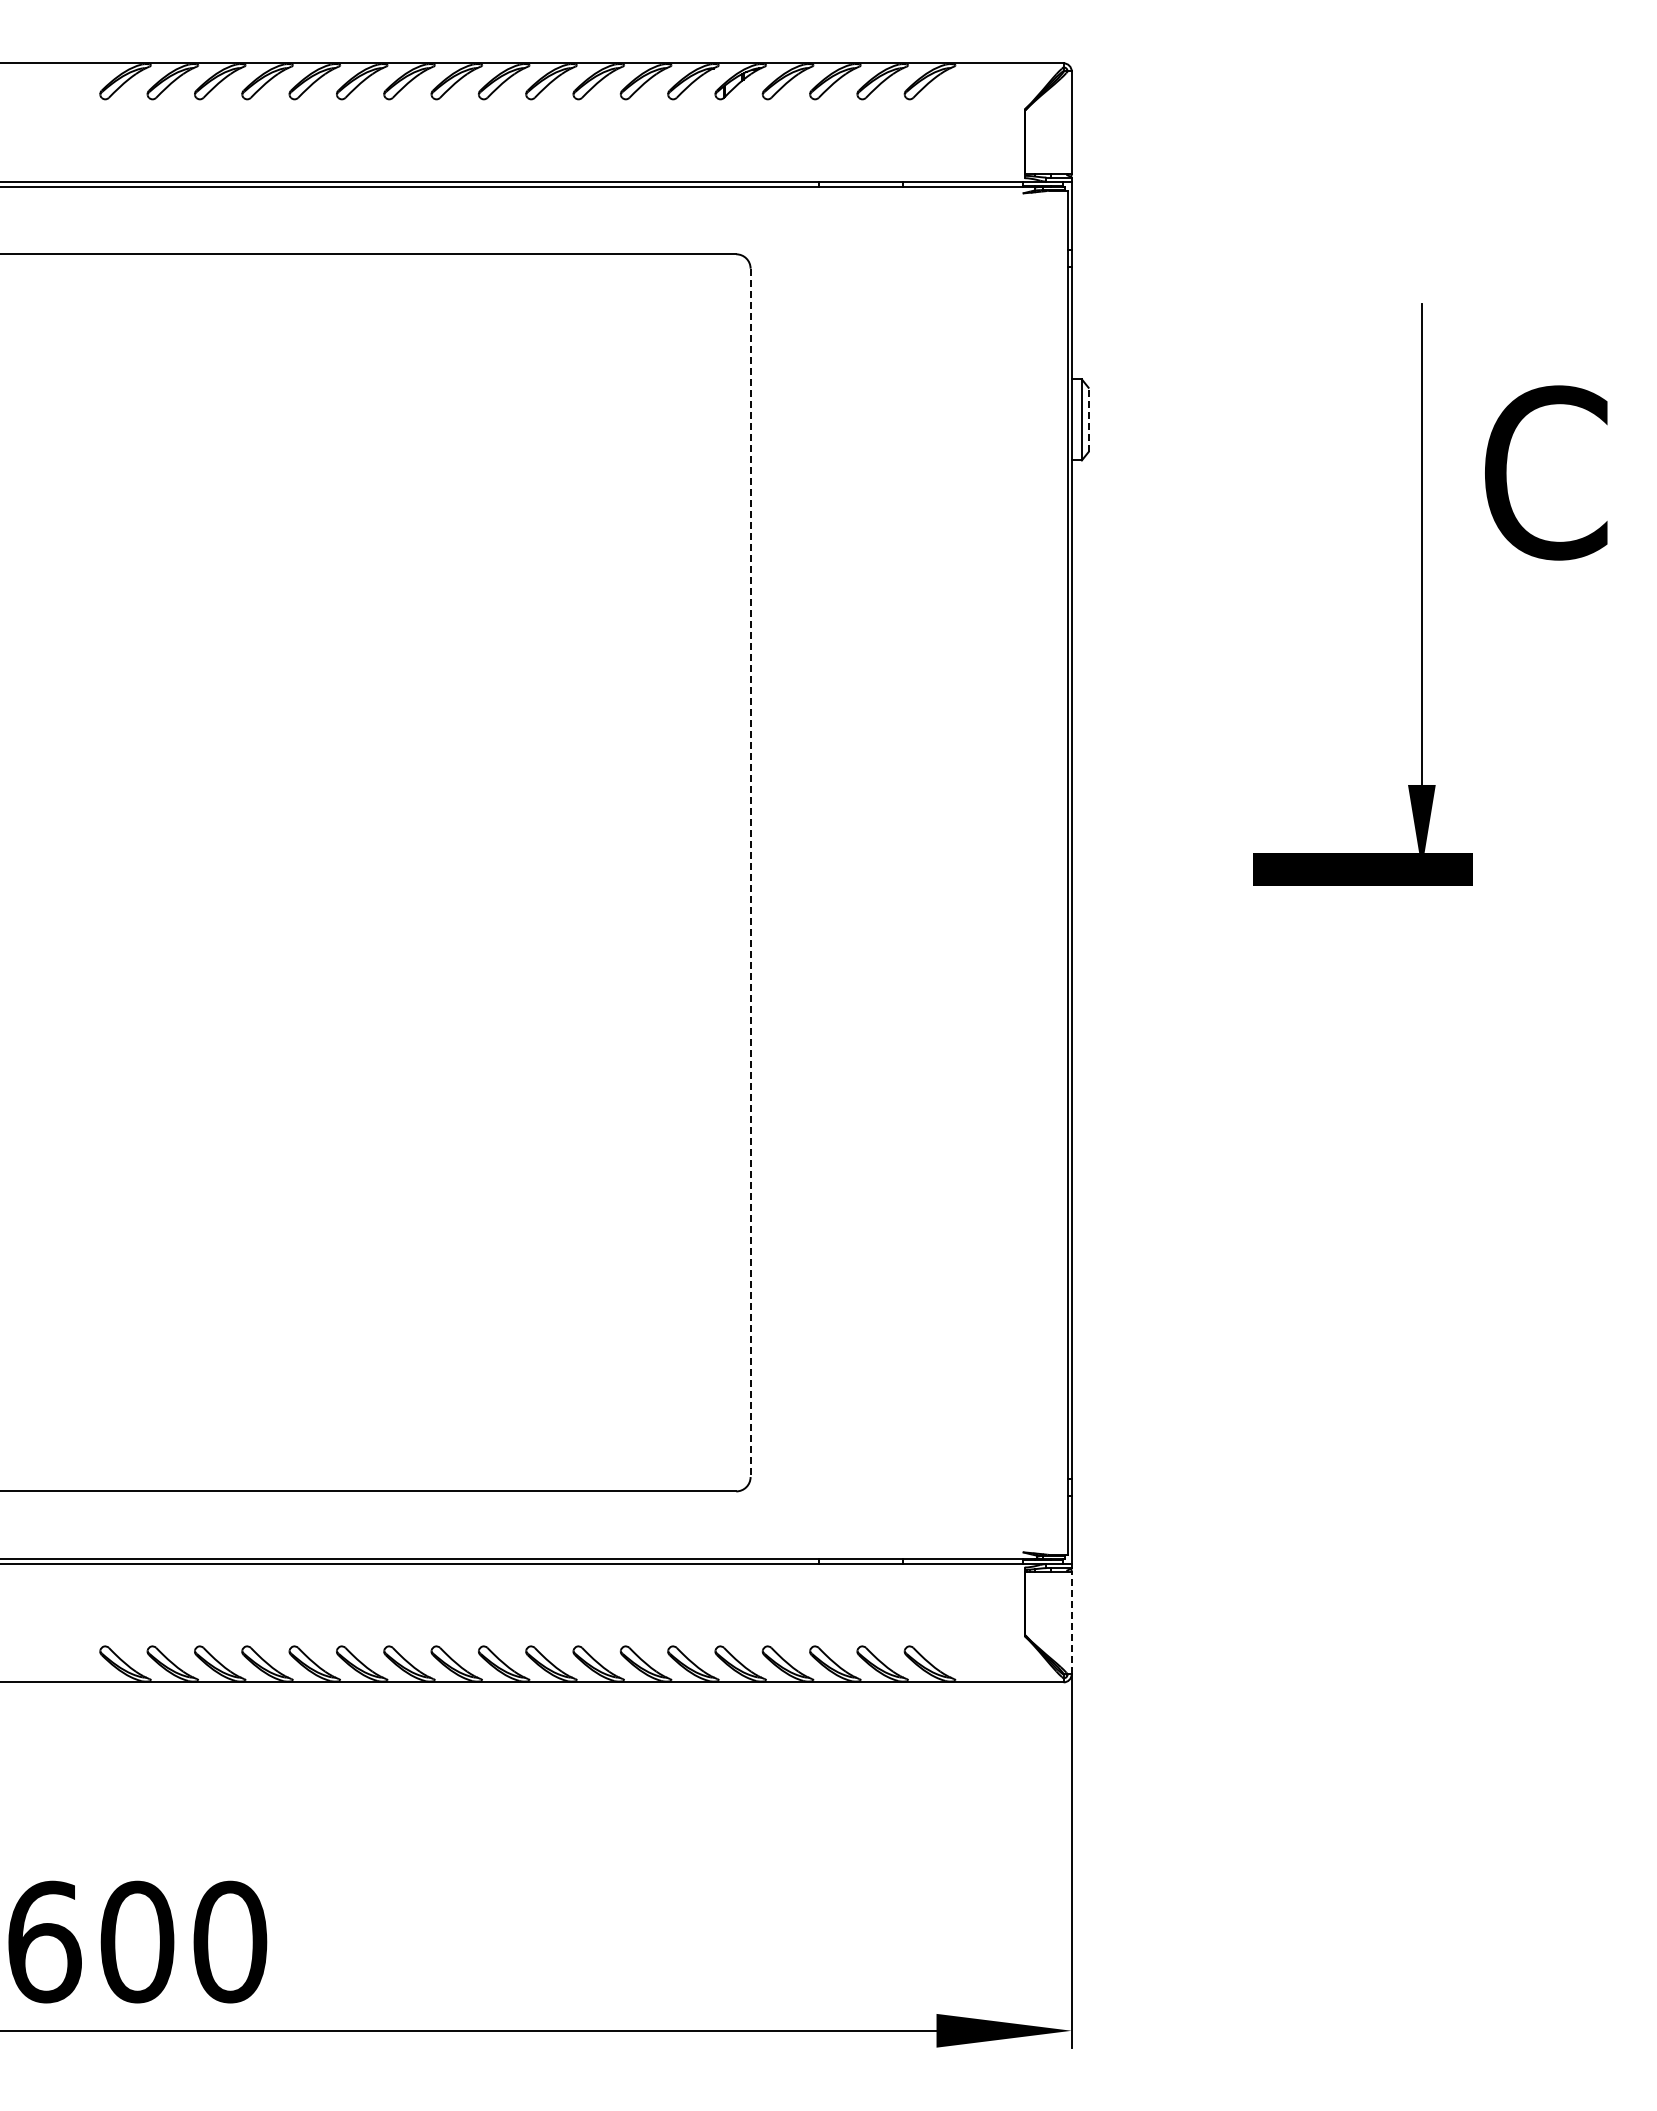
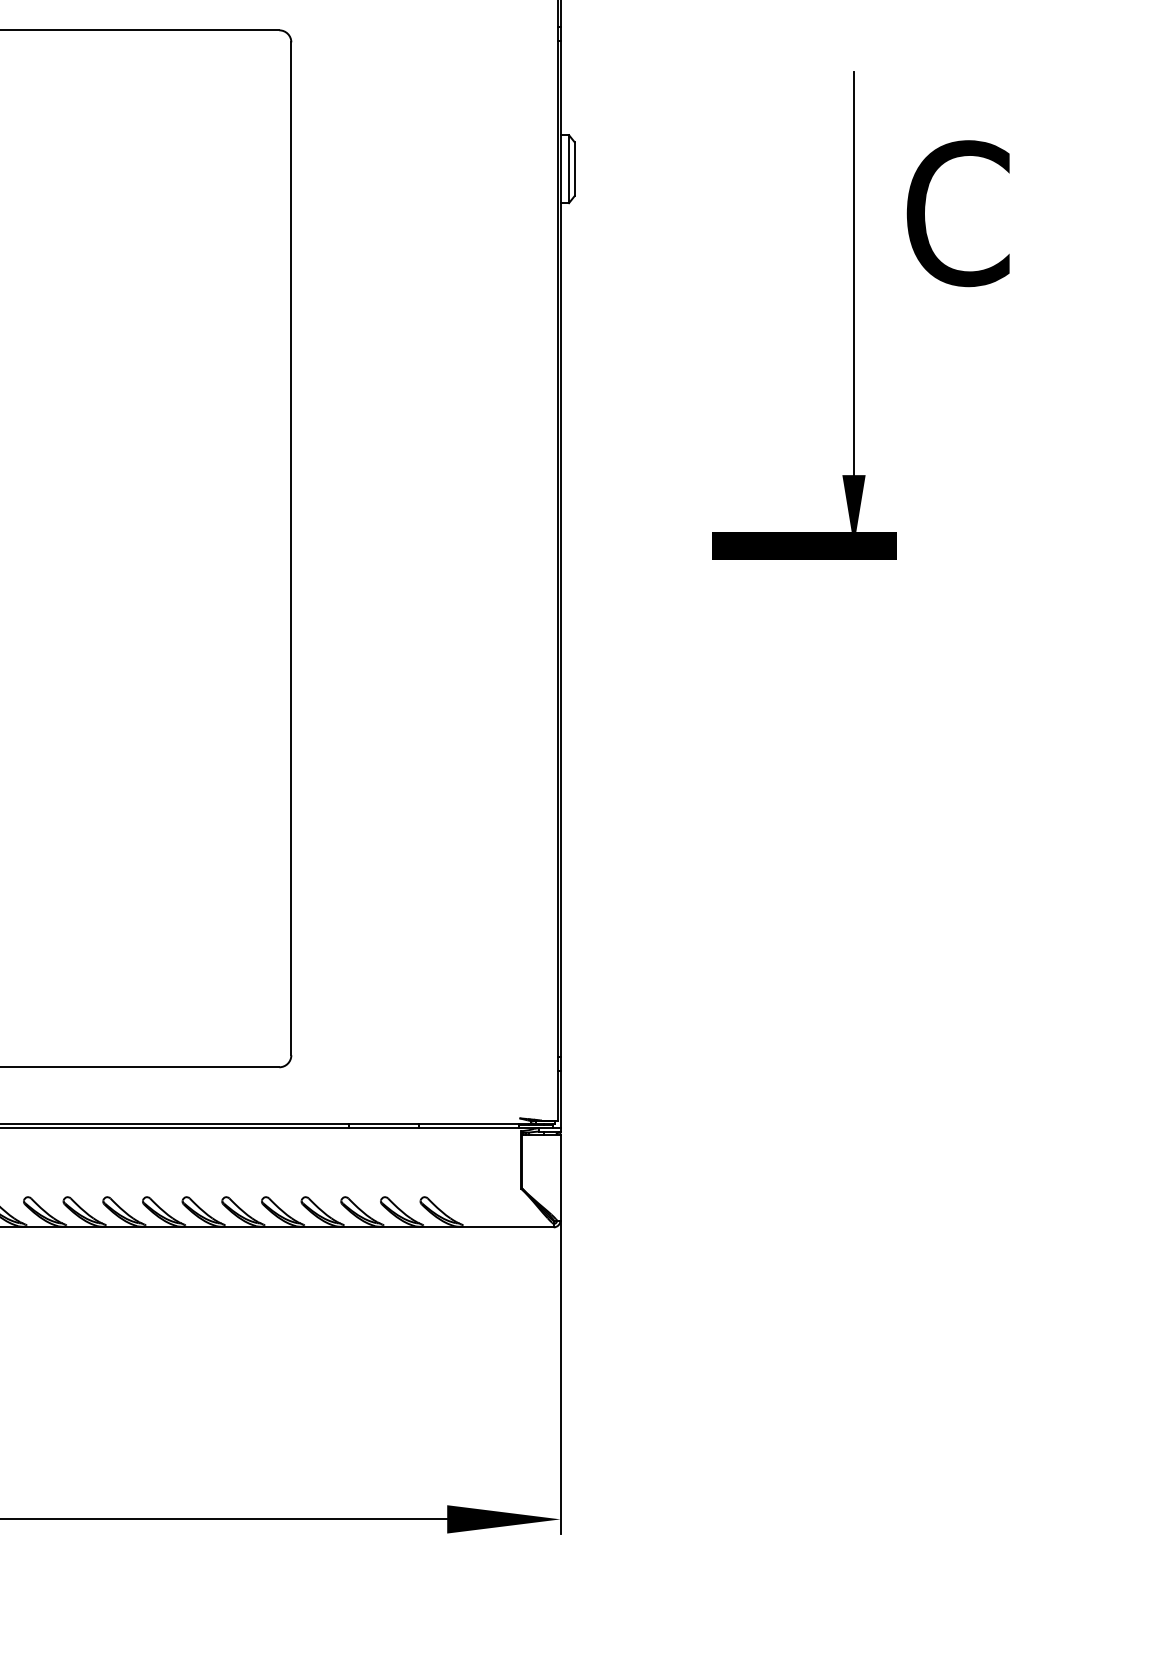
line: (1088, 419) -> (574, 168), dashed -> solid
line: (750, 873) -> (291, 549), dashed -> solid
line: (1071, 1622) -> (560, 1177), dashed -> solid

